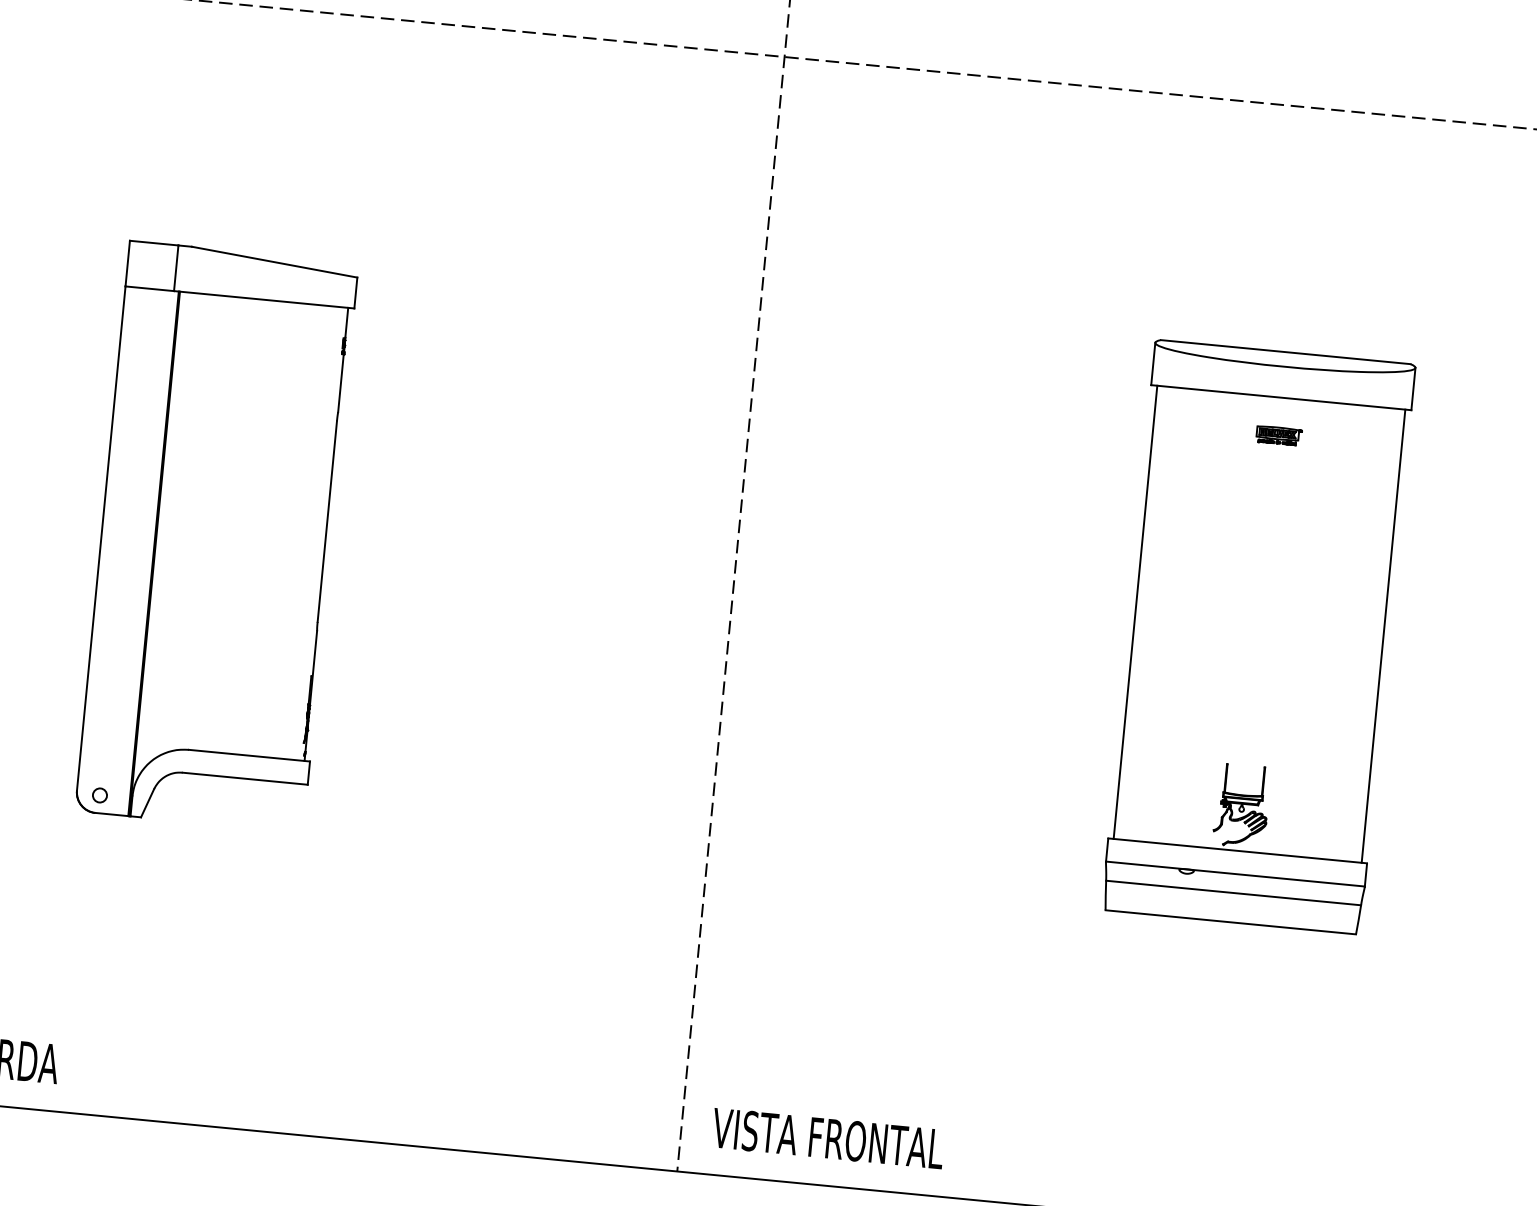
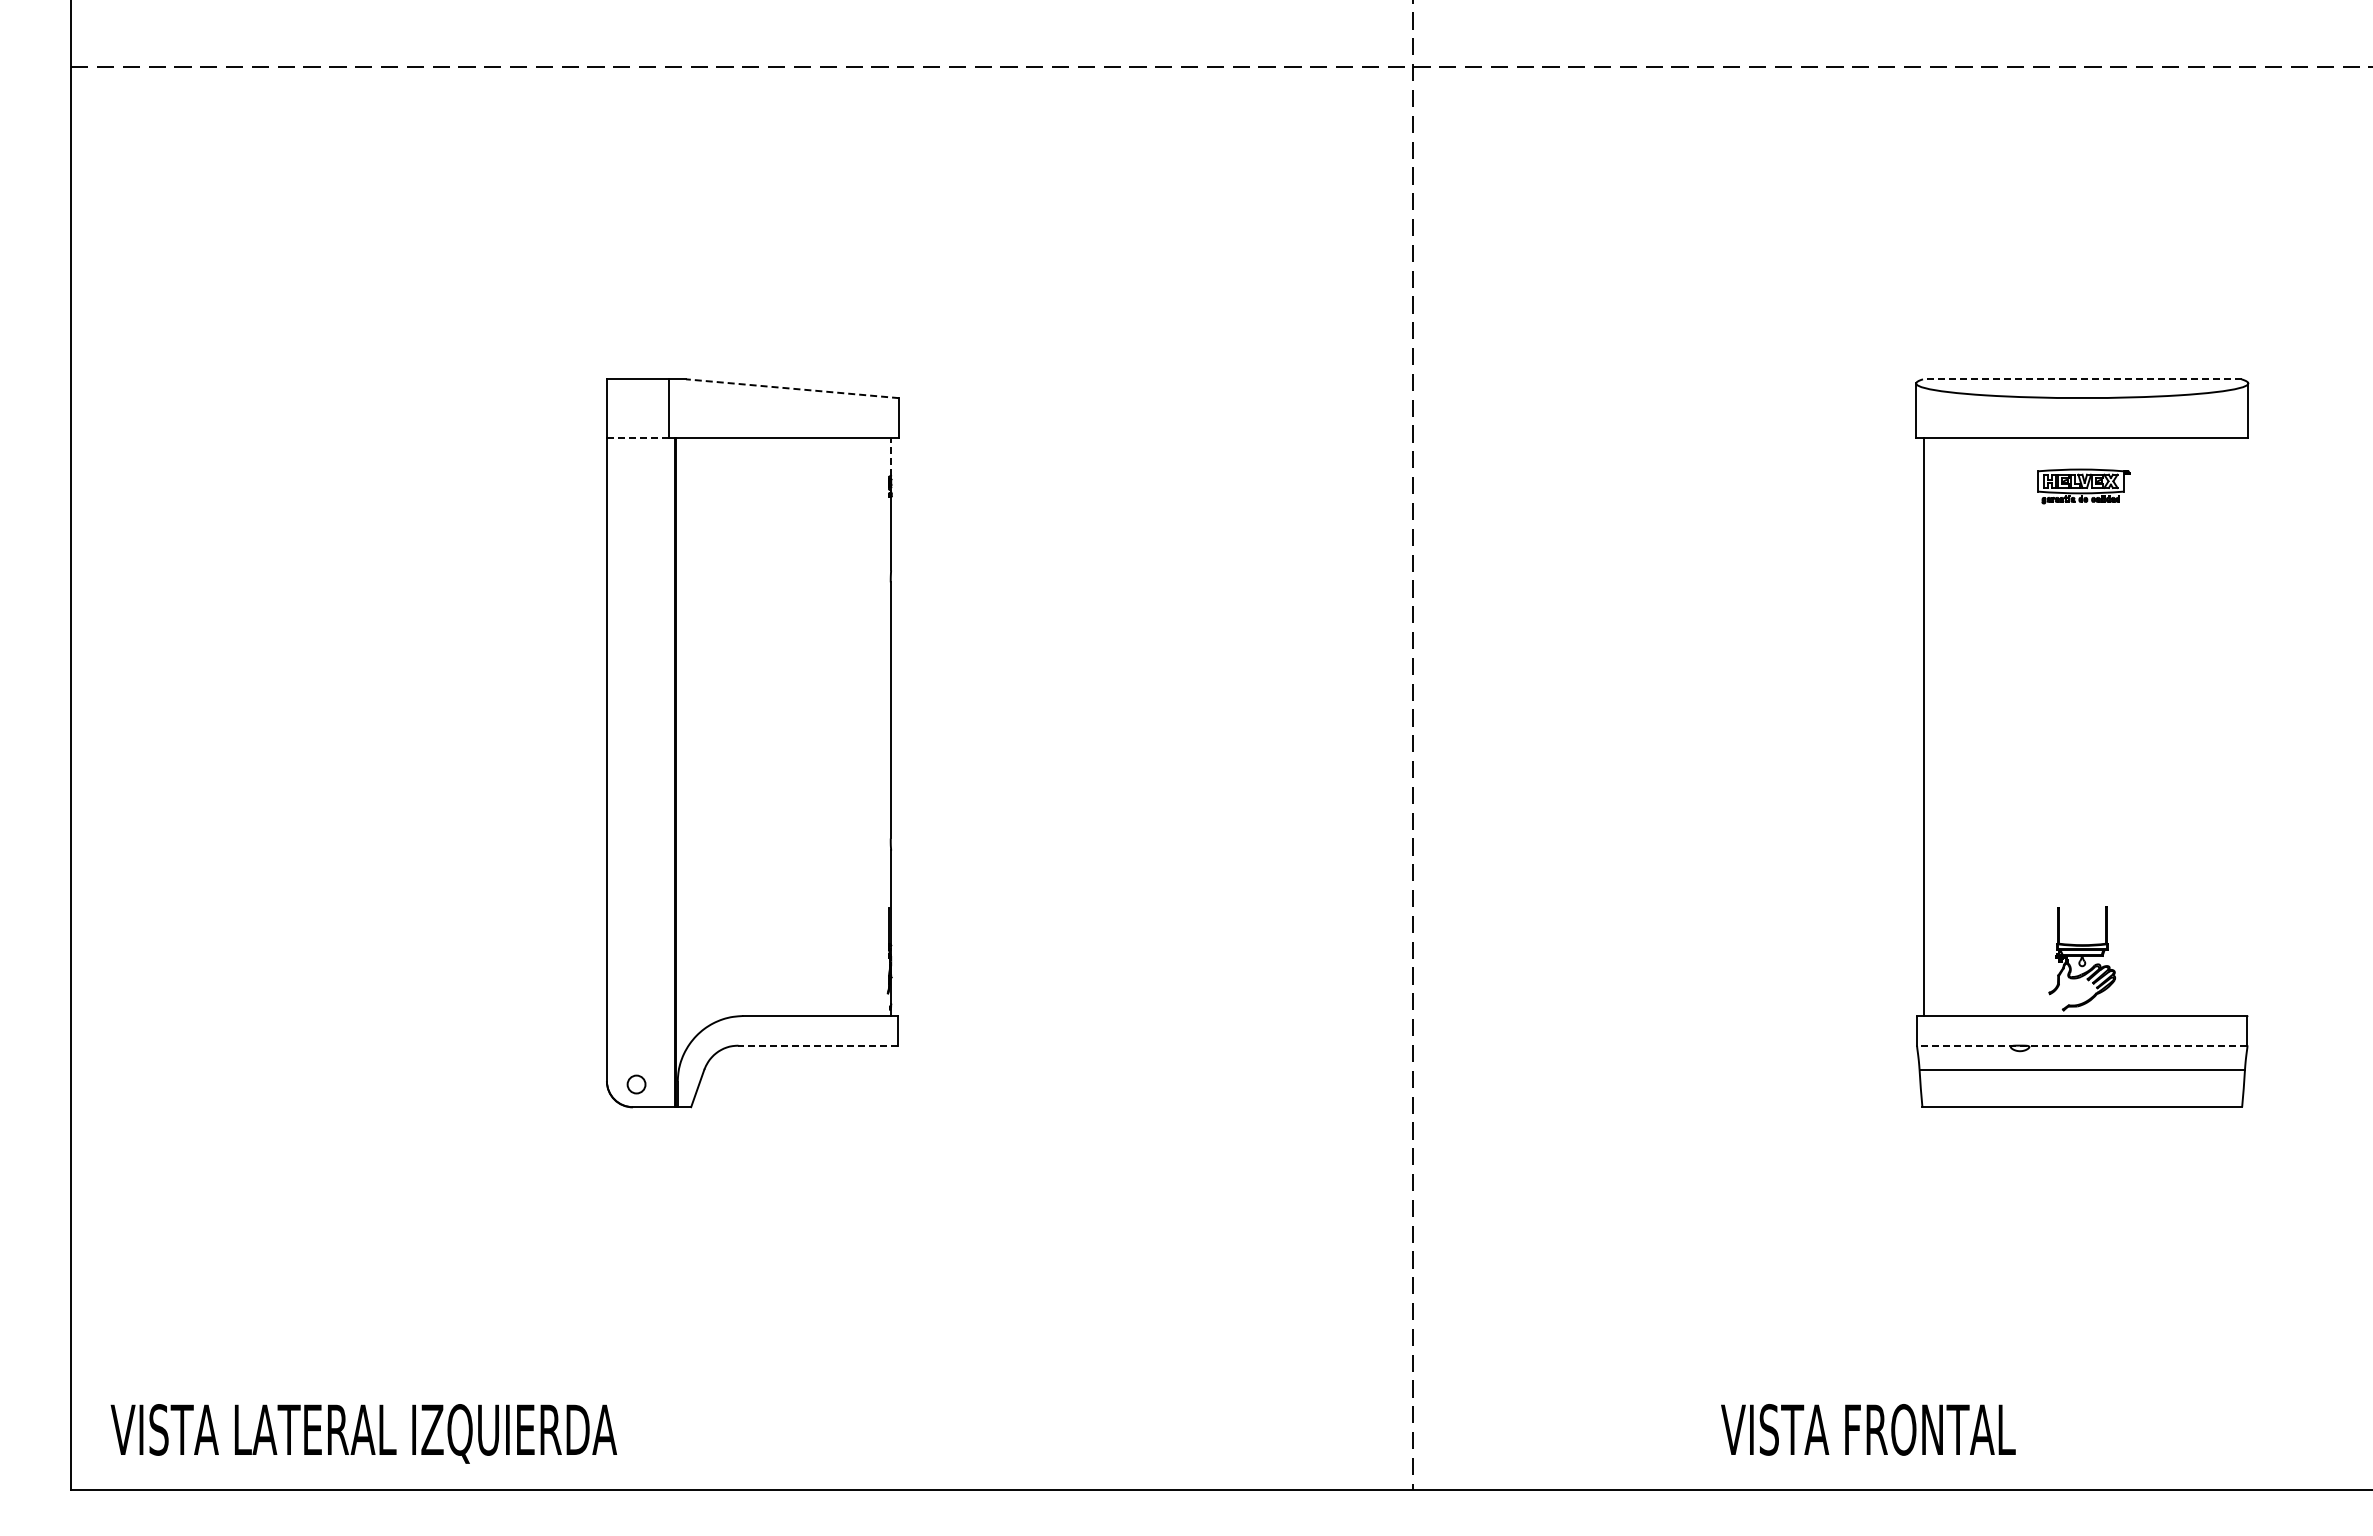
line: (274, 261) -> (792, 388), solid -> dashed
line: (149, 288) -> (637, 437), solid -> dashed
line: (347, 322) -> (891, 456), solid -> dashed
line: (1285, 352) -> (2081, 379), solid -> dashed
part: (1279, 435) -> (2084, 485), size x1.6
line: (1383, 635) -> (2240, 726), removed
line: (245, 778) -> (818, 1045), solid -> dashed
line: (1234, 873) -> (2081, 1045), solid -> dashed
text: (828, 1138) -> (1868, 1429), moved

